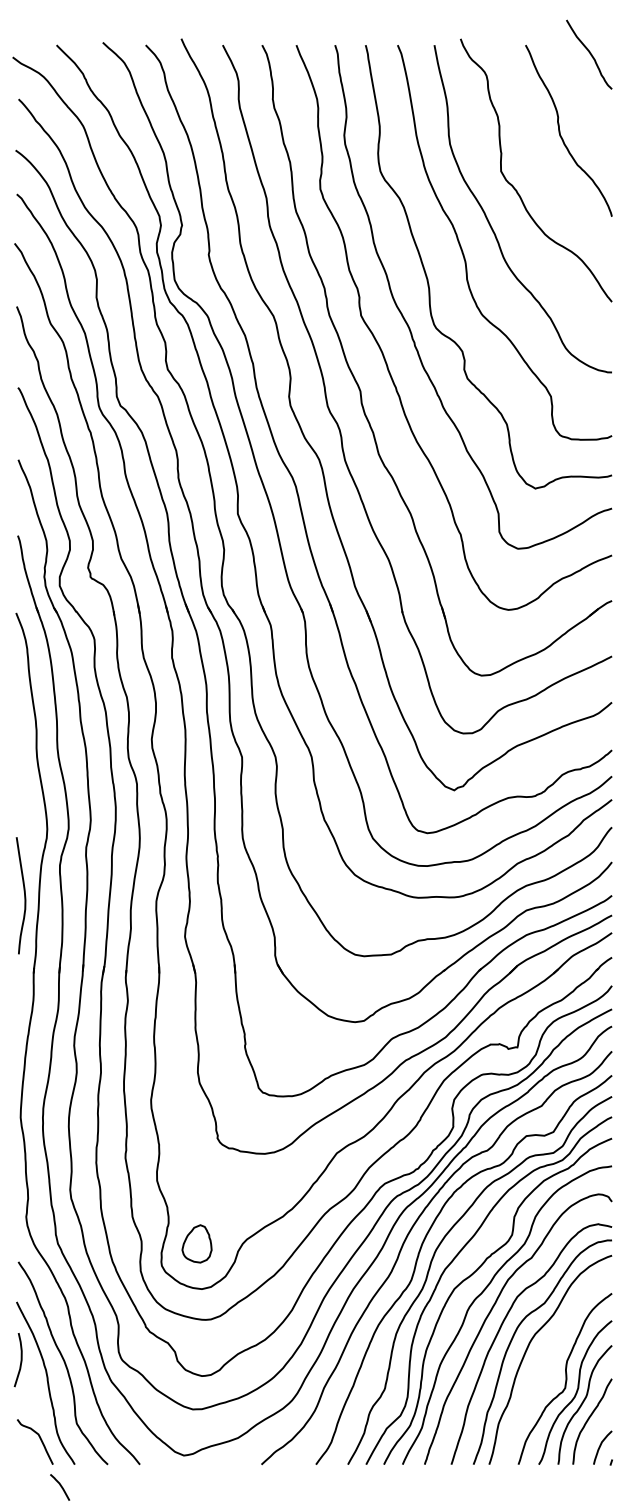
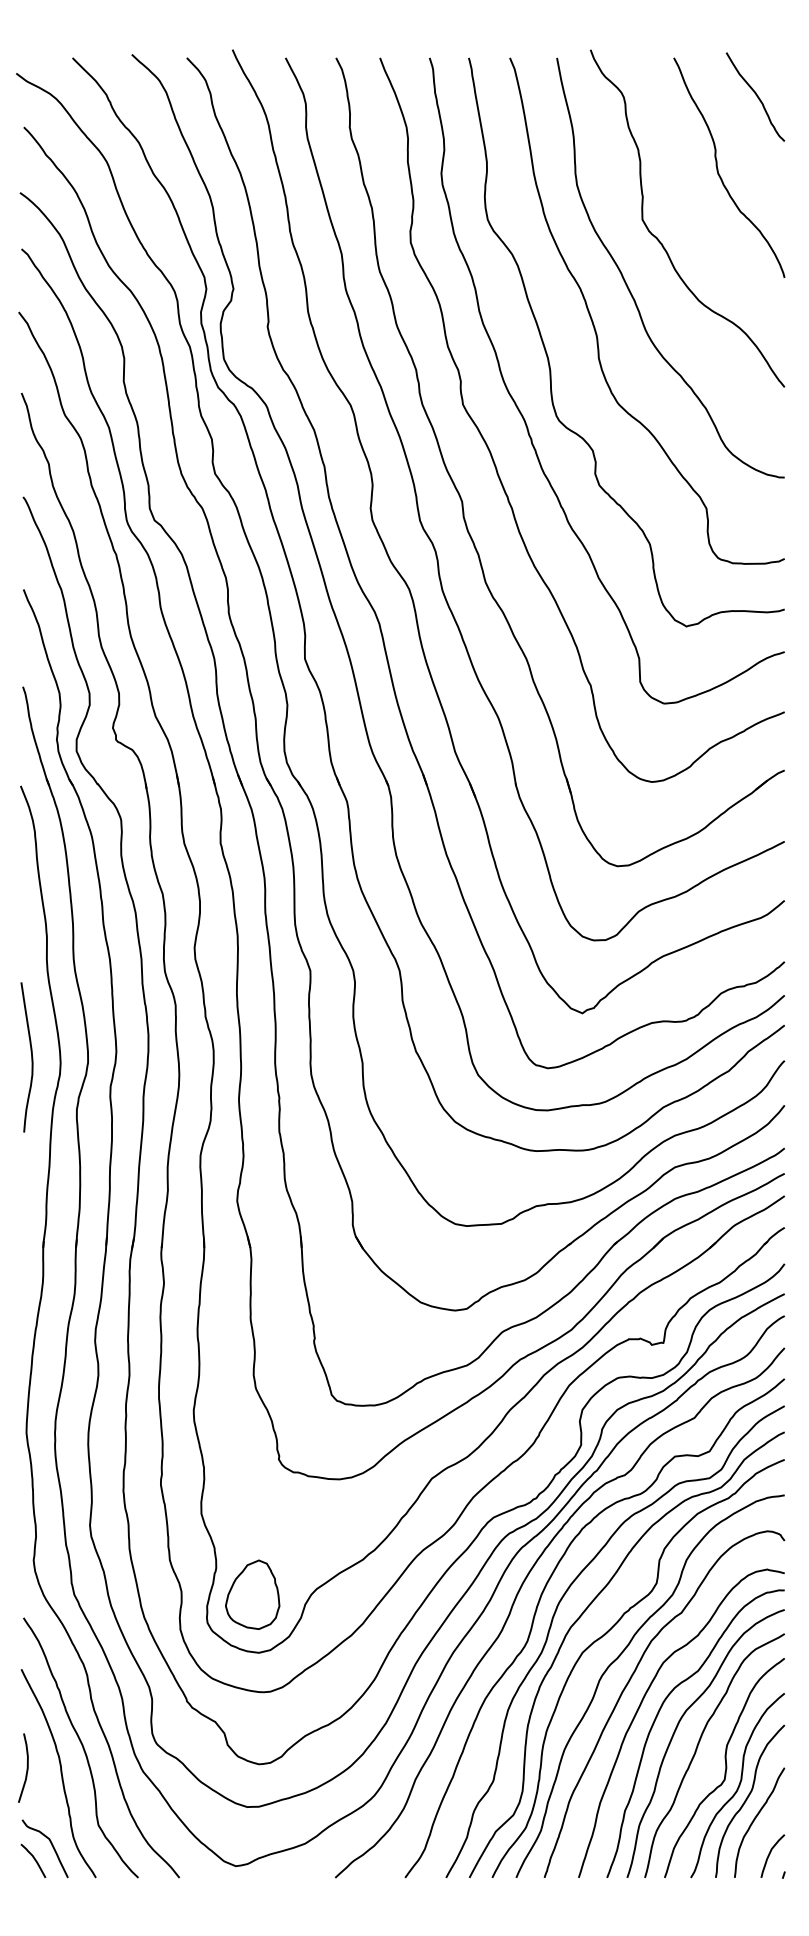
curve: (589, 53) -> (755, 95), moved
curve: (24, 895) -> (31, 1057), moved
part: (196, 1243) -> (251, 1594), size x1.43
curve: (20, 1360) -> (26, 1768), moved
curve: (544, 1364) -> (698, 1749), added
curve: (60, 1486) -> (33, 1859), moved

